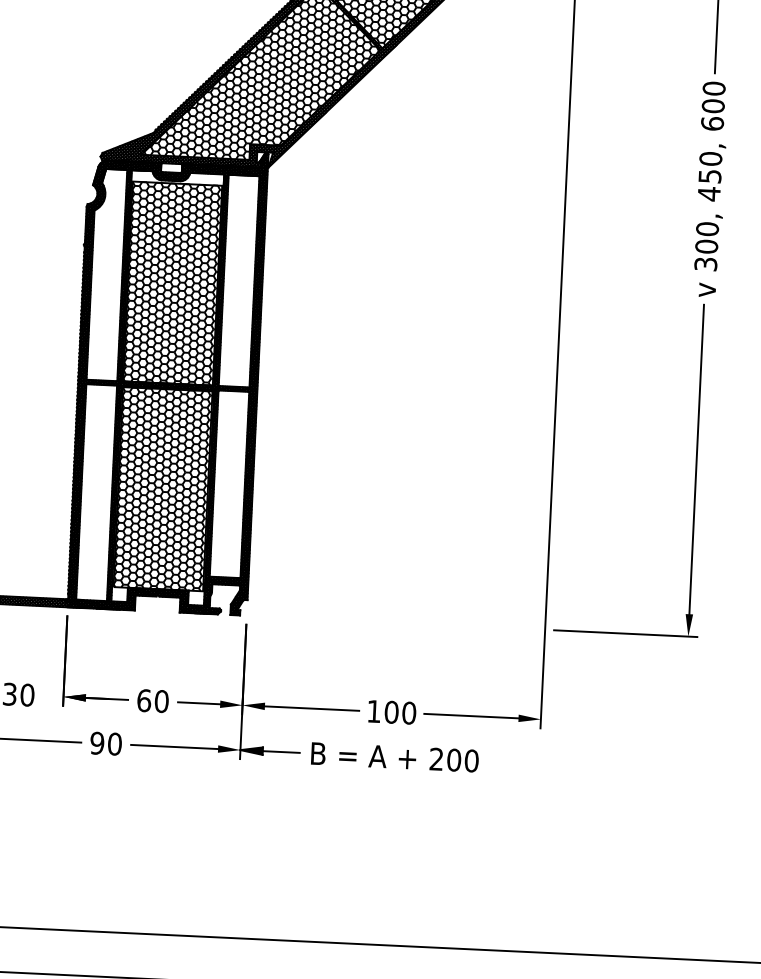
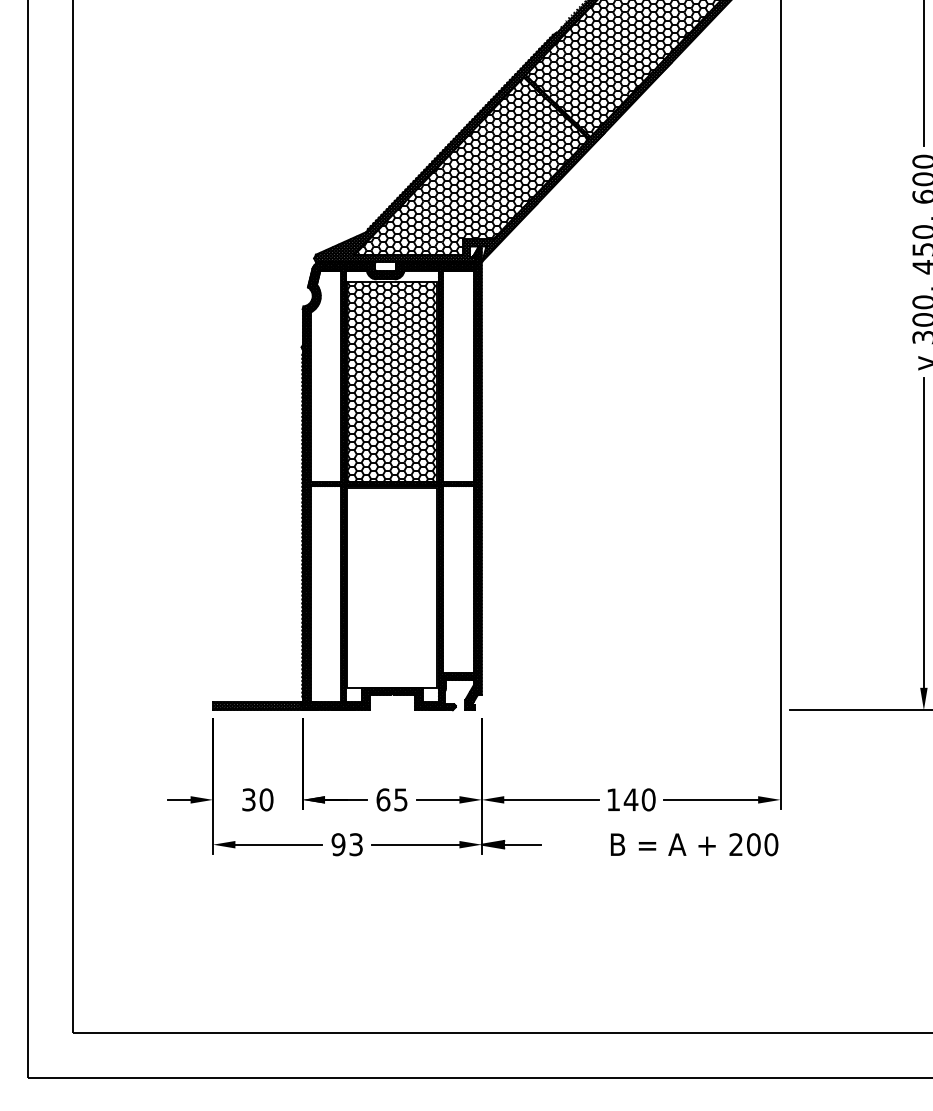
hatch: (163, 488) -> (392, 587), removed
text: (161, 701) -> (400, 799), 60 -> 65
text: (391, 711) -> (630, 799), 100 -> 140
text: (115, 743) -> (356, 844), 90 -> 93
text: (394, 757) -> (694, 844), moved

